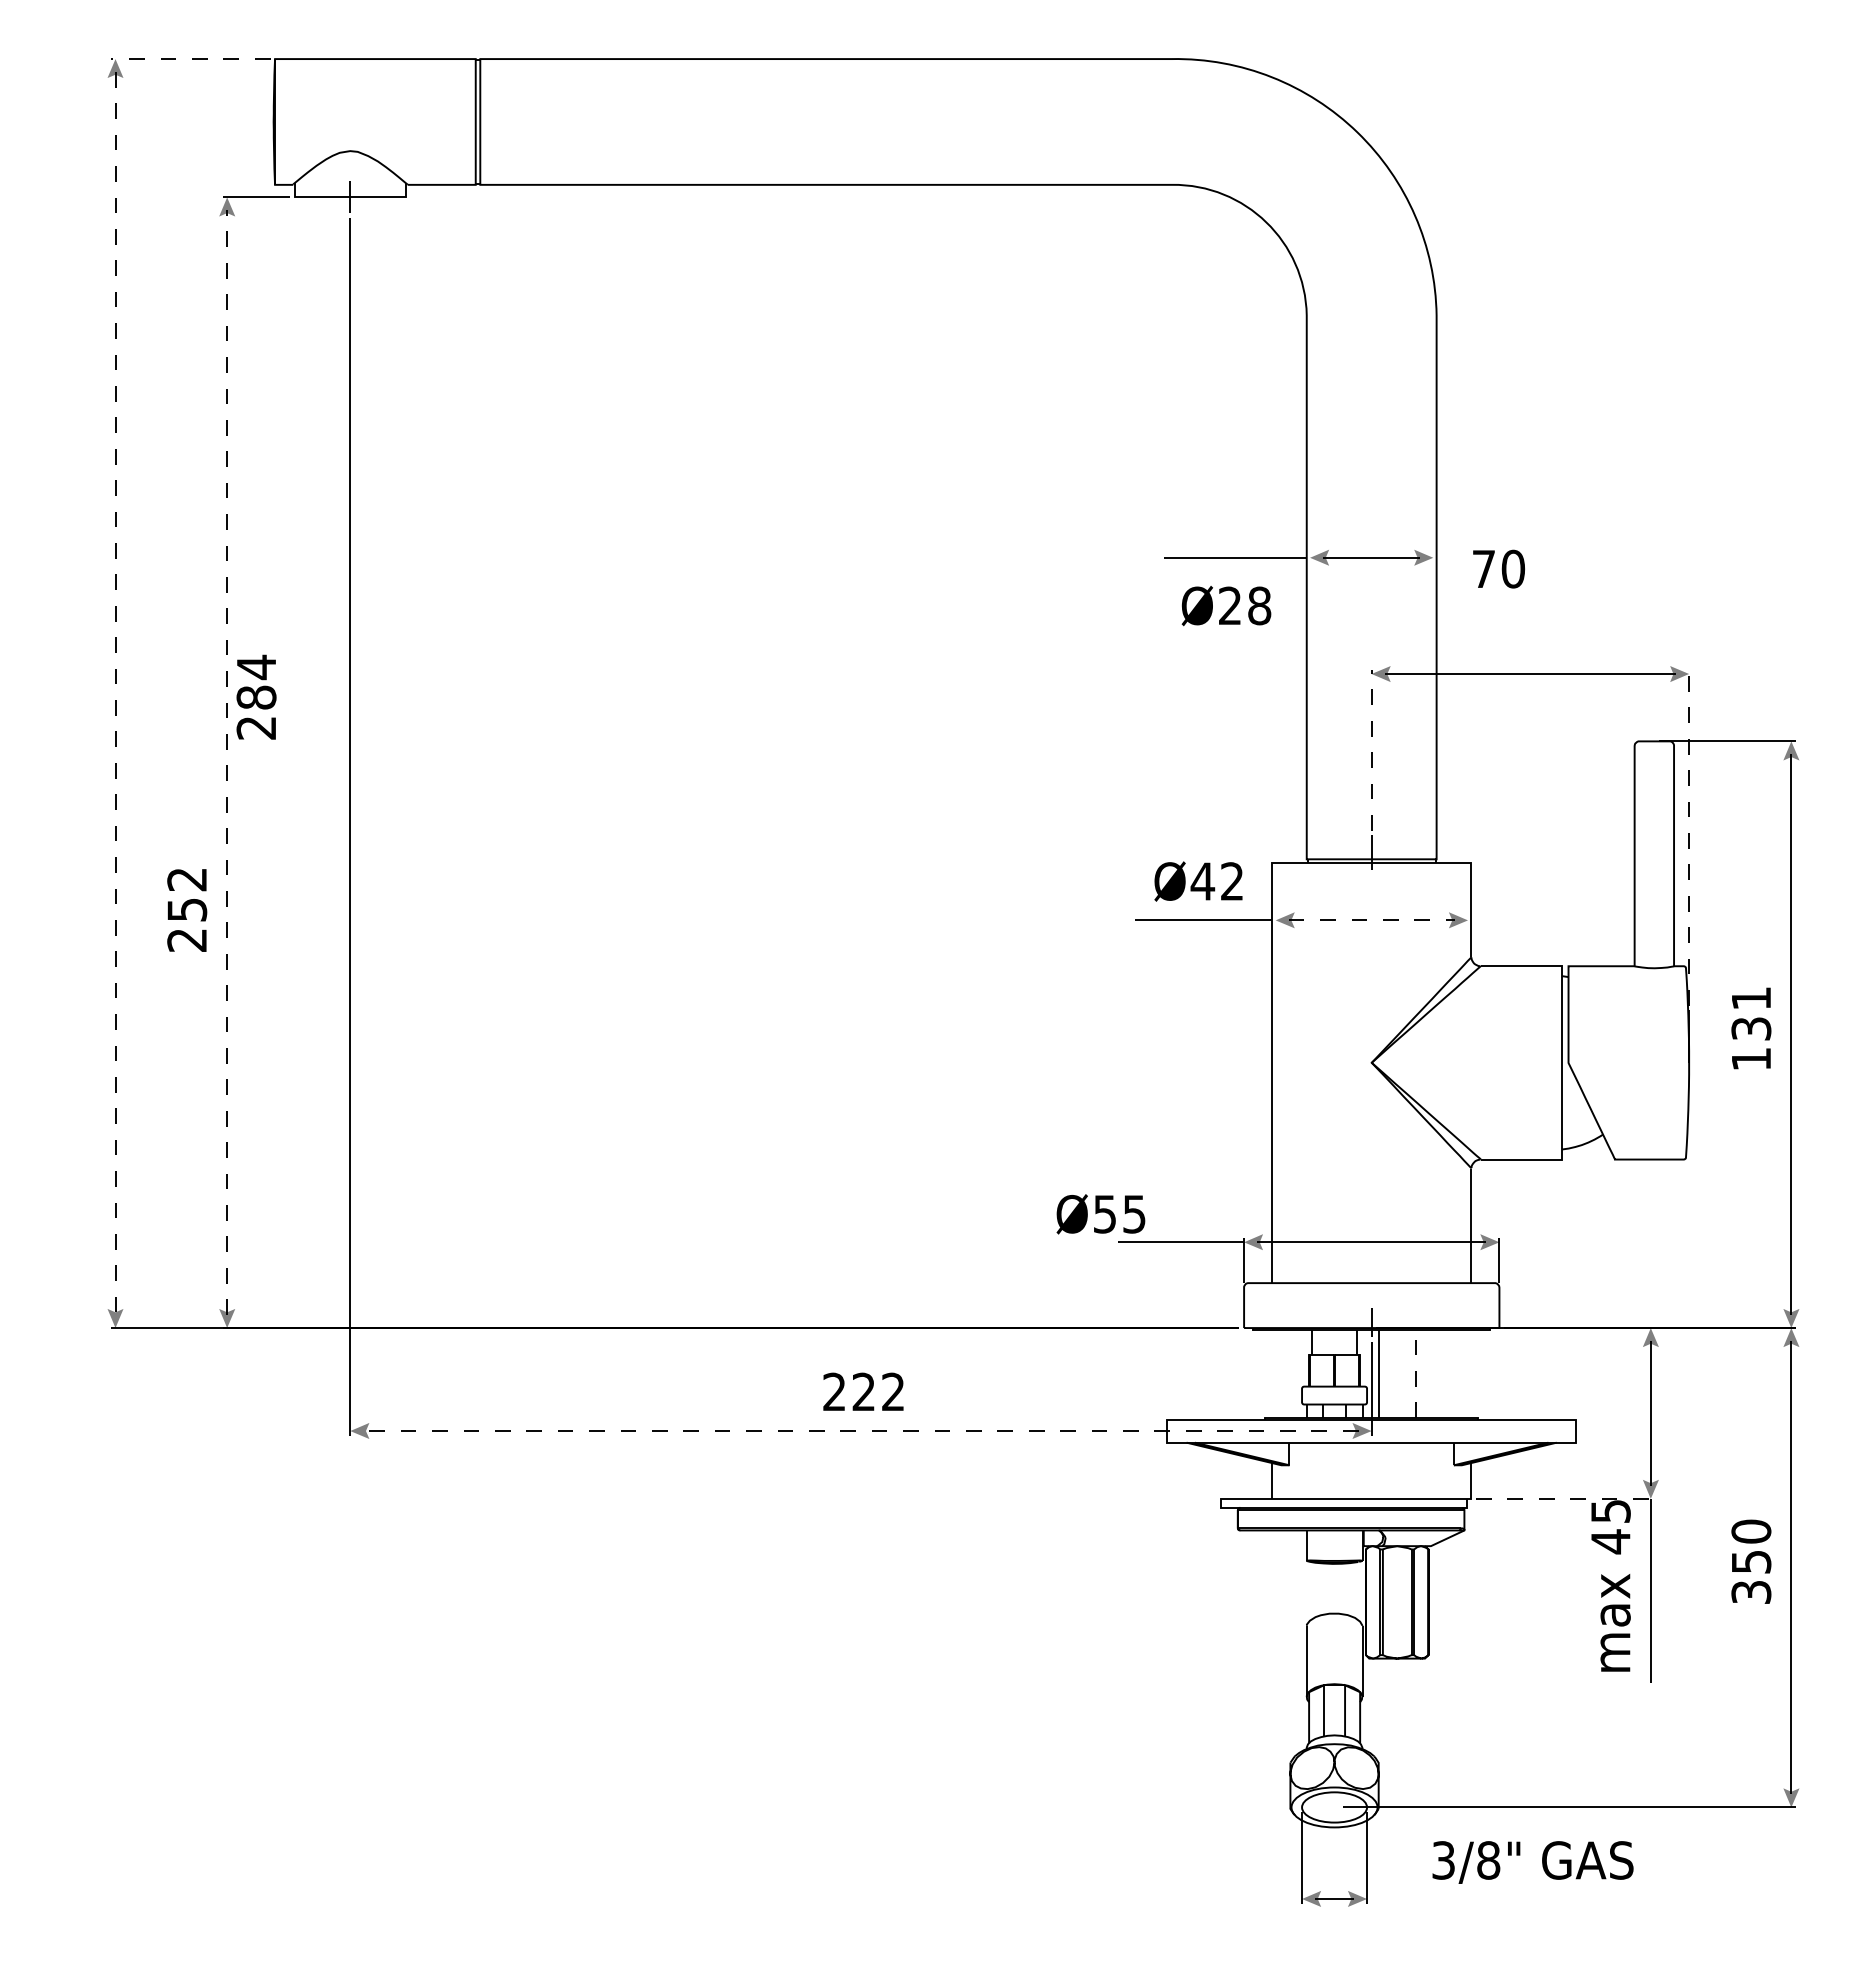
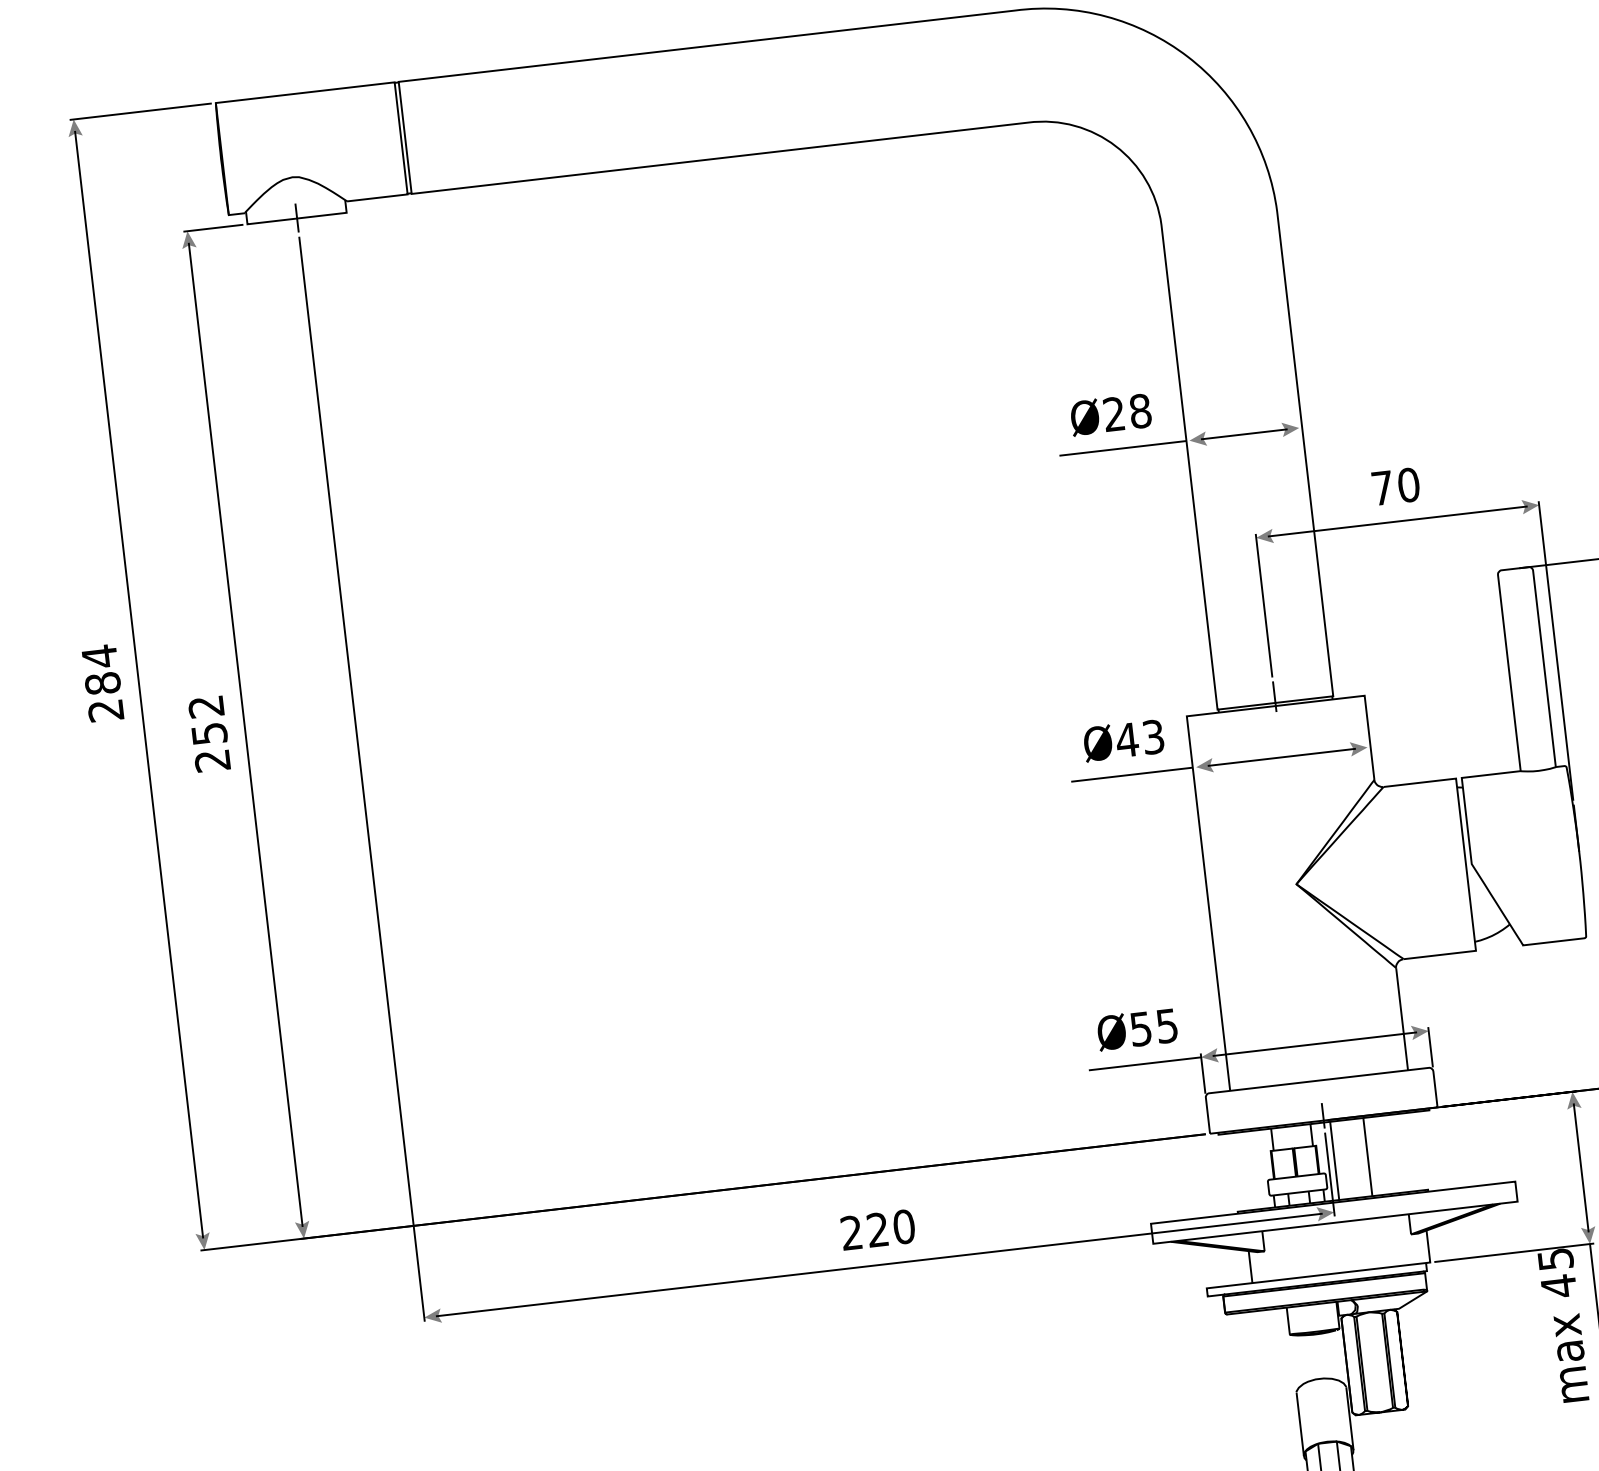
line: (190, 59) -> (140, 112), dashed -> solid
text: (1498, 568) -> (1395, 486), moved
text: (1226, 606) -> (1111, 415), moved
line: (115, 693) -> (139, 684), dashed -> solid
text: (256, 696) -> (102, 682), moved
line: (1371, 750) -> (1264, 606), dashed -> solid
line: (227, 762) -> (246, 734), dashed -> solid
line: (1689, 837) -> (1556, 650), dashed -> solid
text: (1232, 881) -> (1153, 737), Ø42 -> Ø43
text: (187, 910) -> (209, 734), moved
line: (1372, 920) -> (1282, 757), dashed -> solid
text: (1100, 1214) -> (1136, 1029), moved
line: (1415, 1374) -> (1367, 1157), dashed -> solid
text: (893, 1391) -> (904, 1226), 222 -> 220
line: (860, 1431) -> (878, 1265), dashed -> solid
line: (1565, 1498) -> (1513, 1252), dashed -> solid

